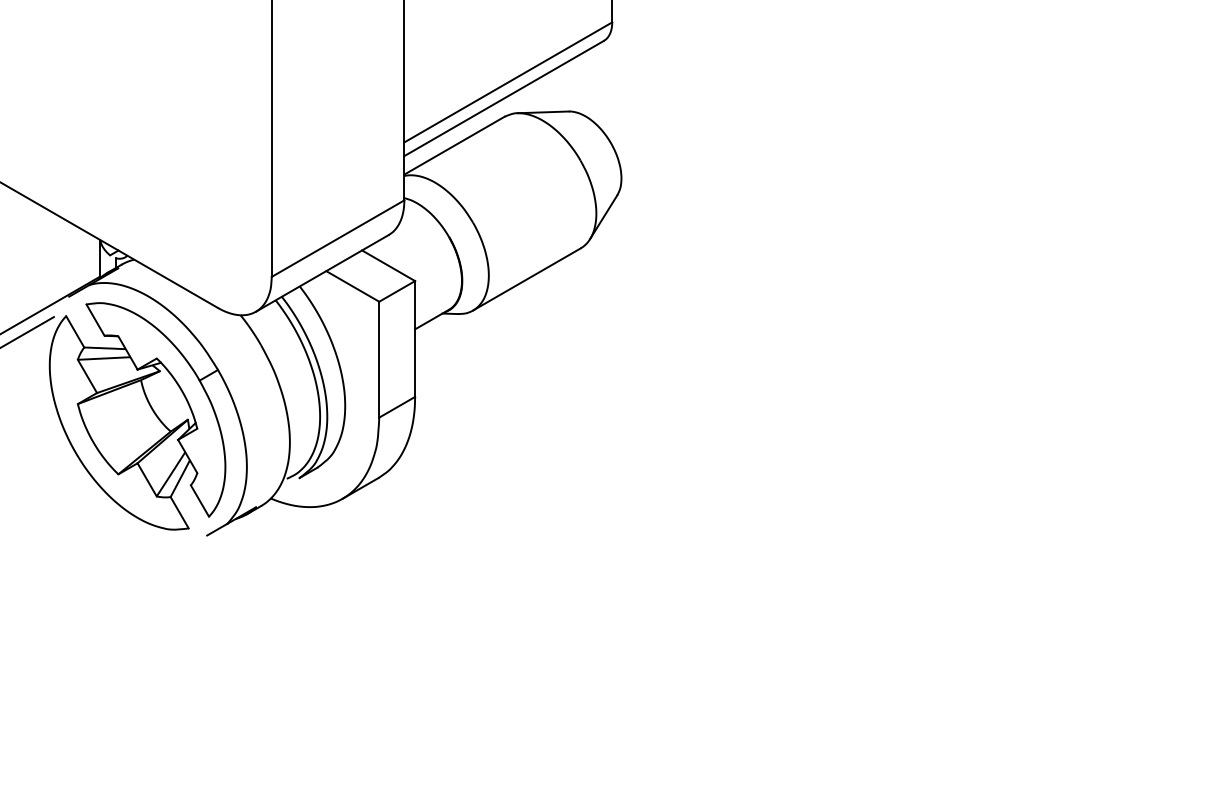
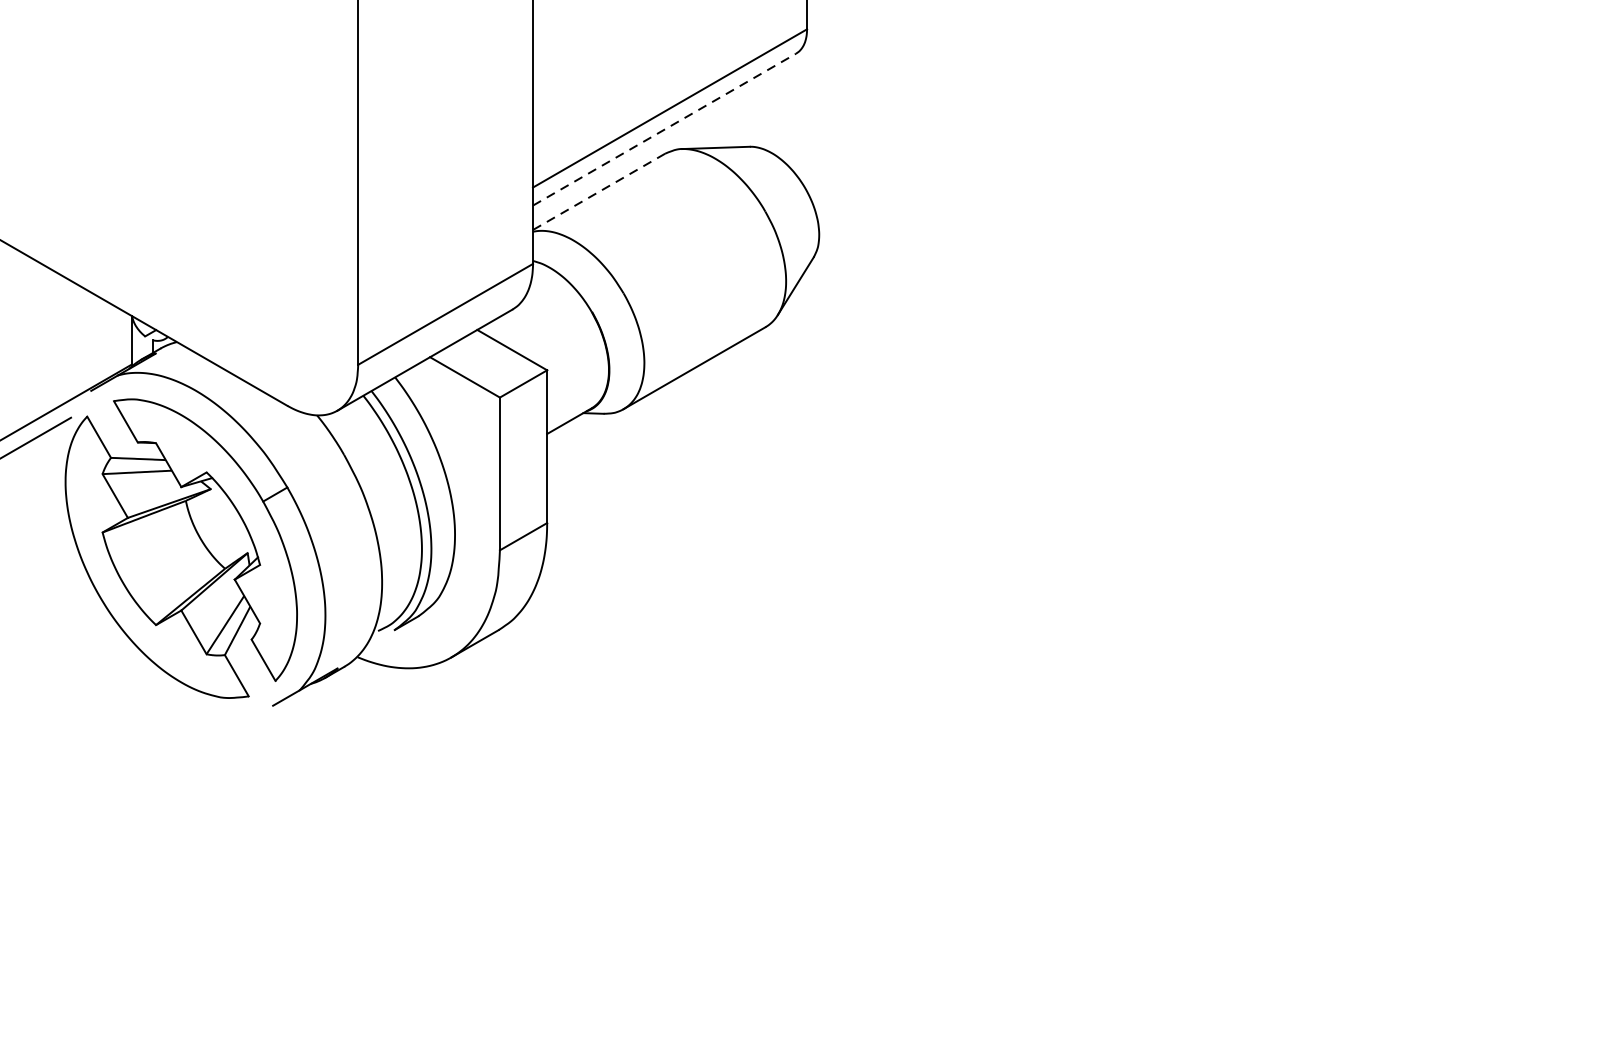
line: (504, 98) -> (665, 129), solid -> dashed
line: (454, 145) -> (599, 191), solid -> dashed

